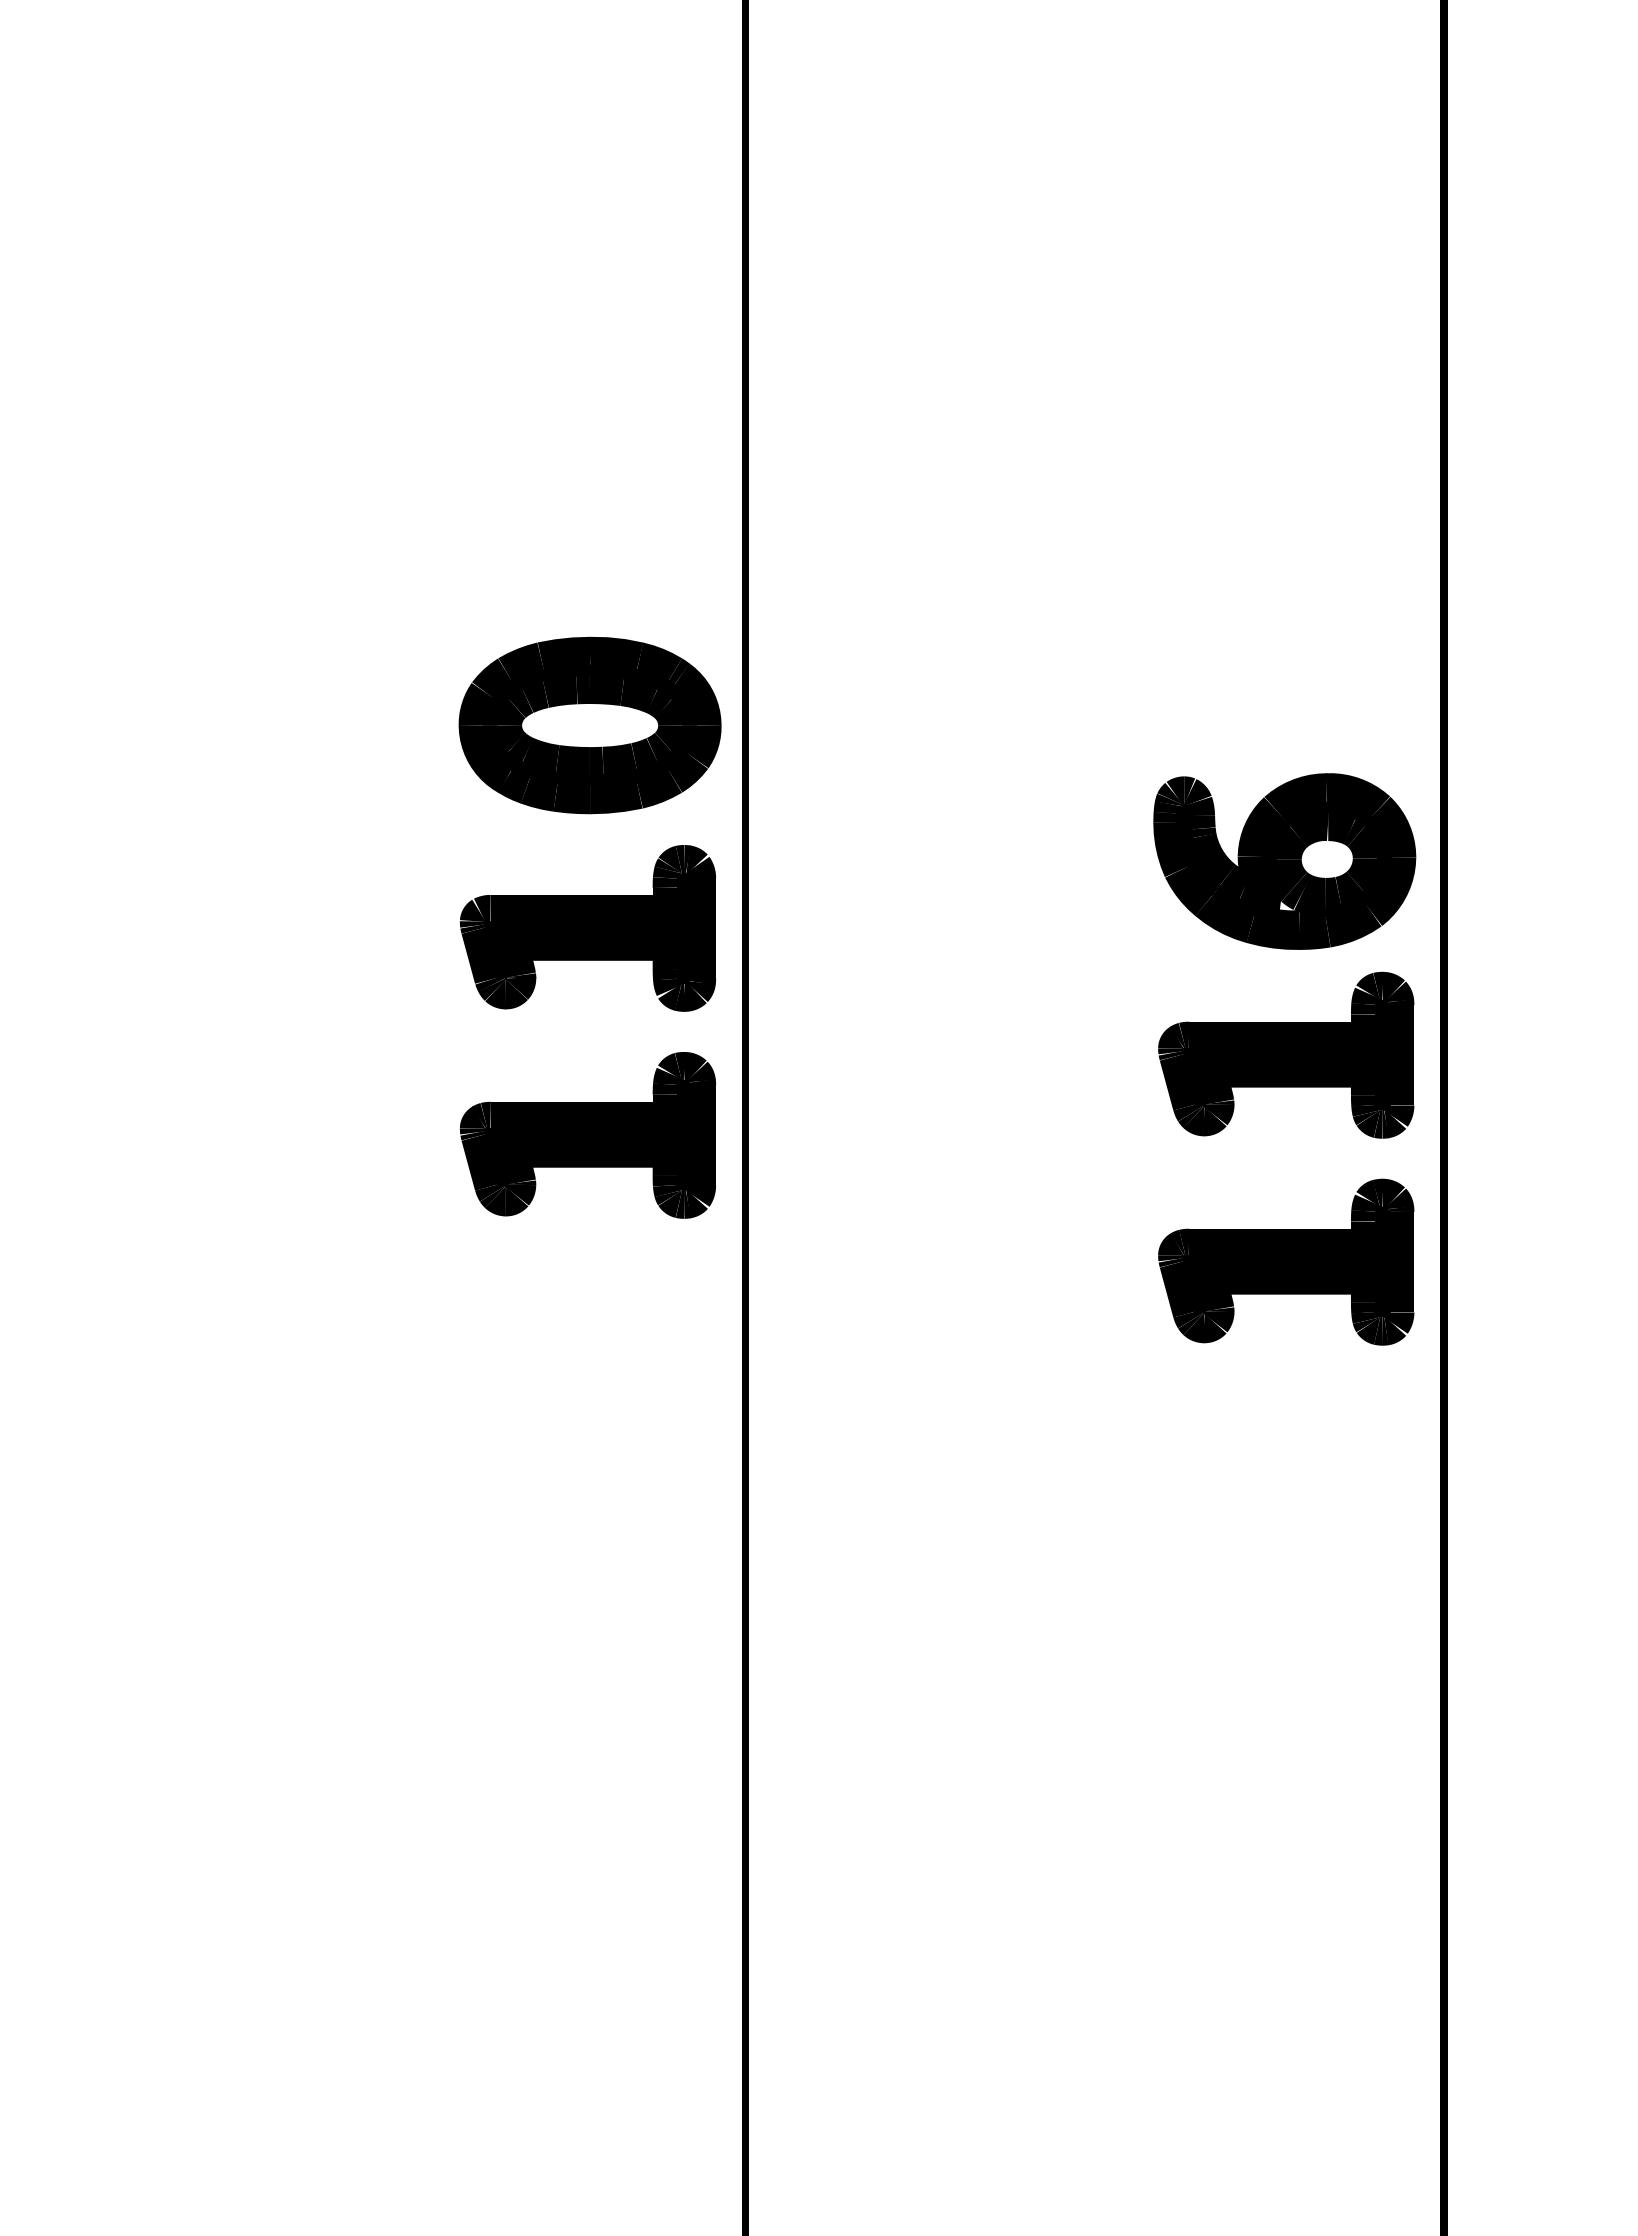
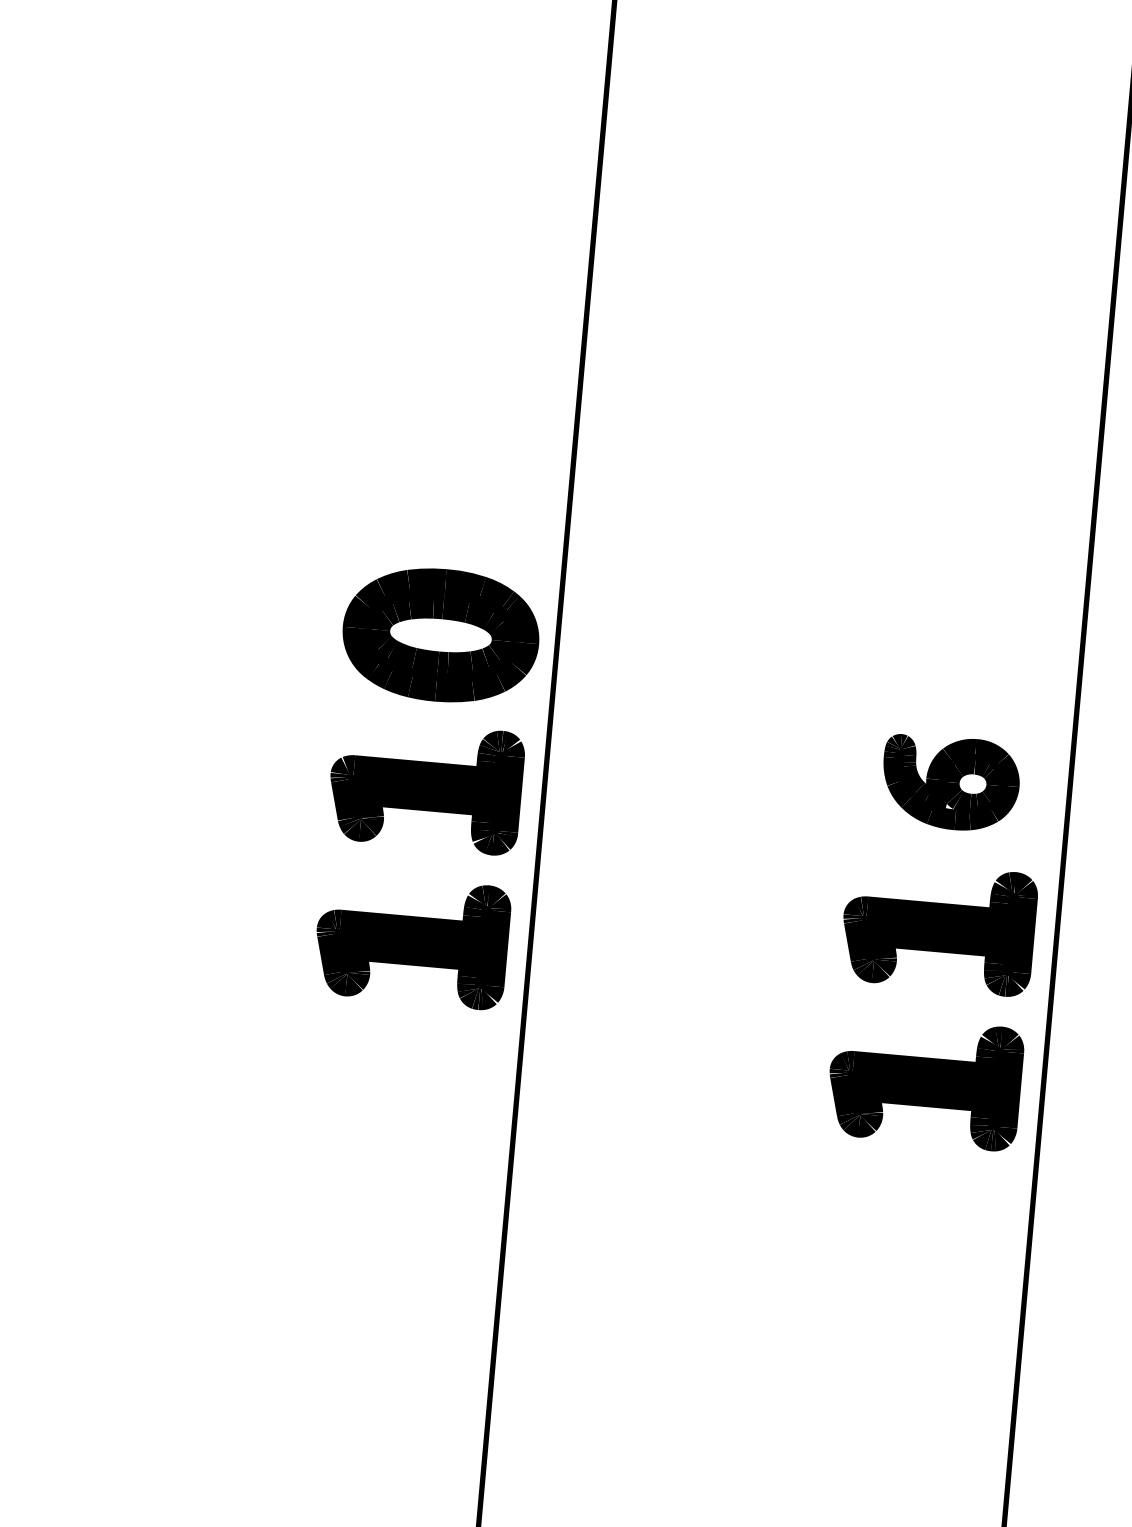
part: (1284, 861) -> (950, 783), size x0.7

